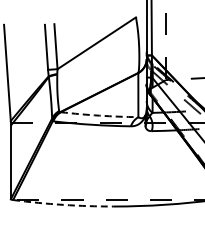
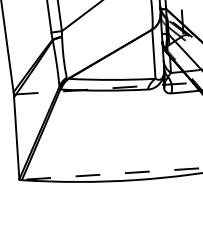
arc: (99, 115) -> (112, 79), dashed -> solid
arc: (63, 204) -> (78, 181), dashed -> solid

